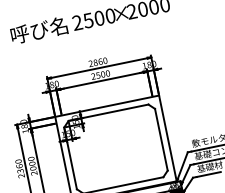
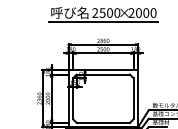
line: (90, 33) -> (102, 21), added

